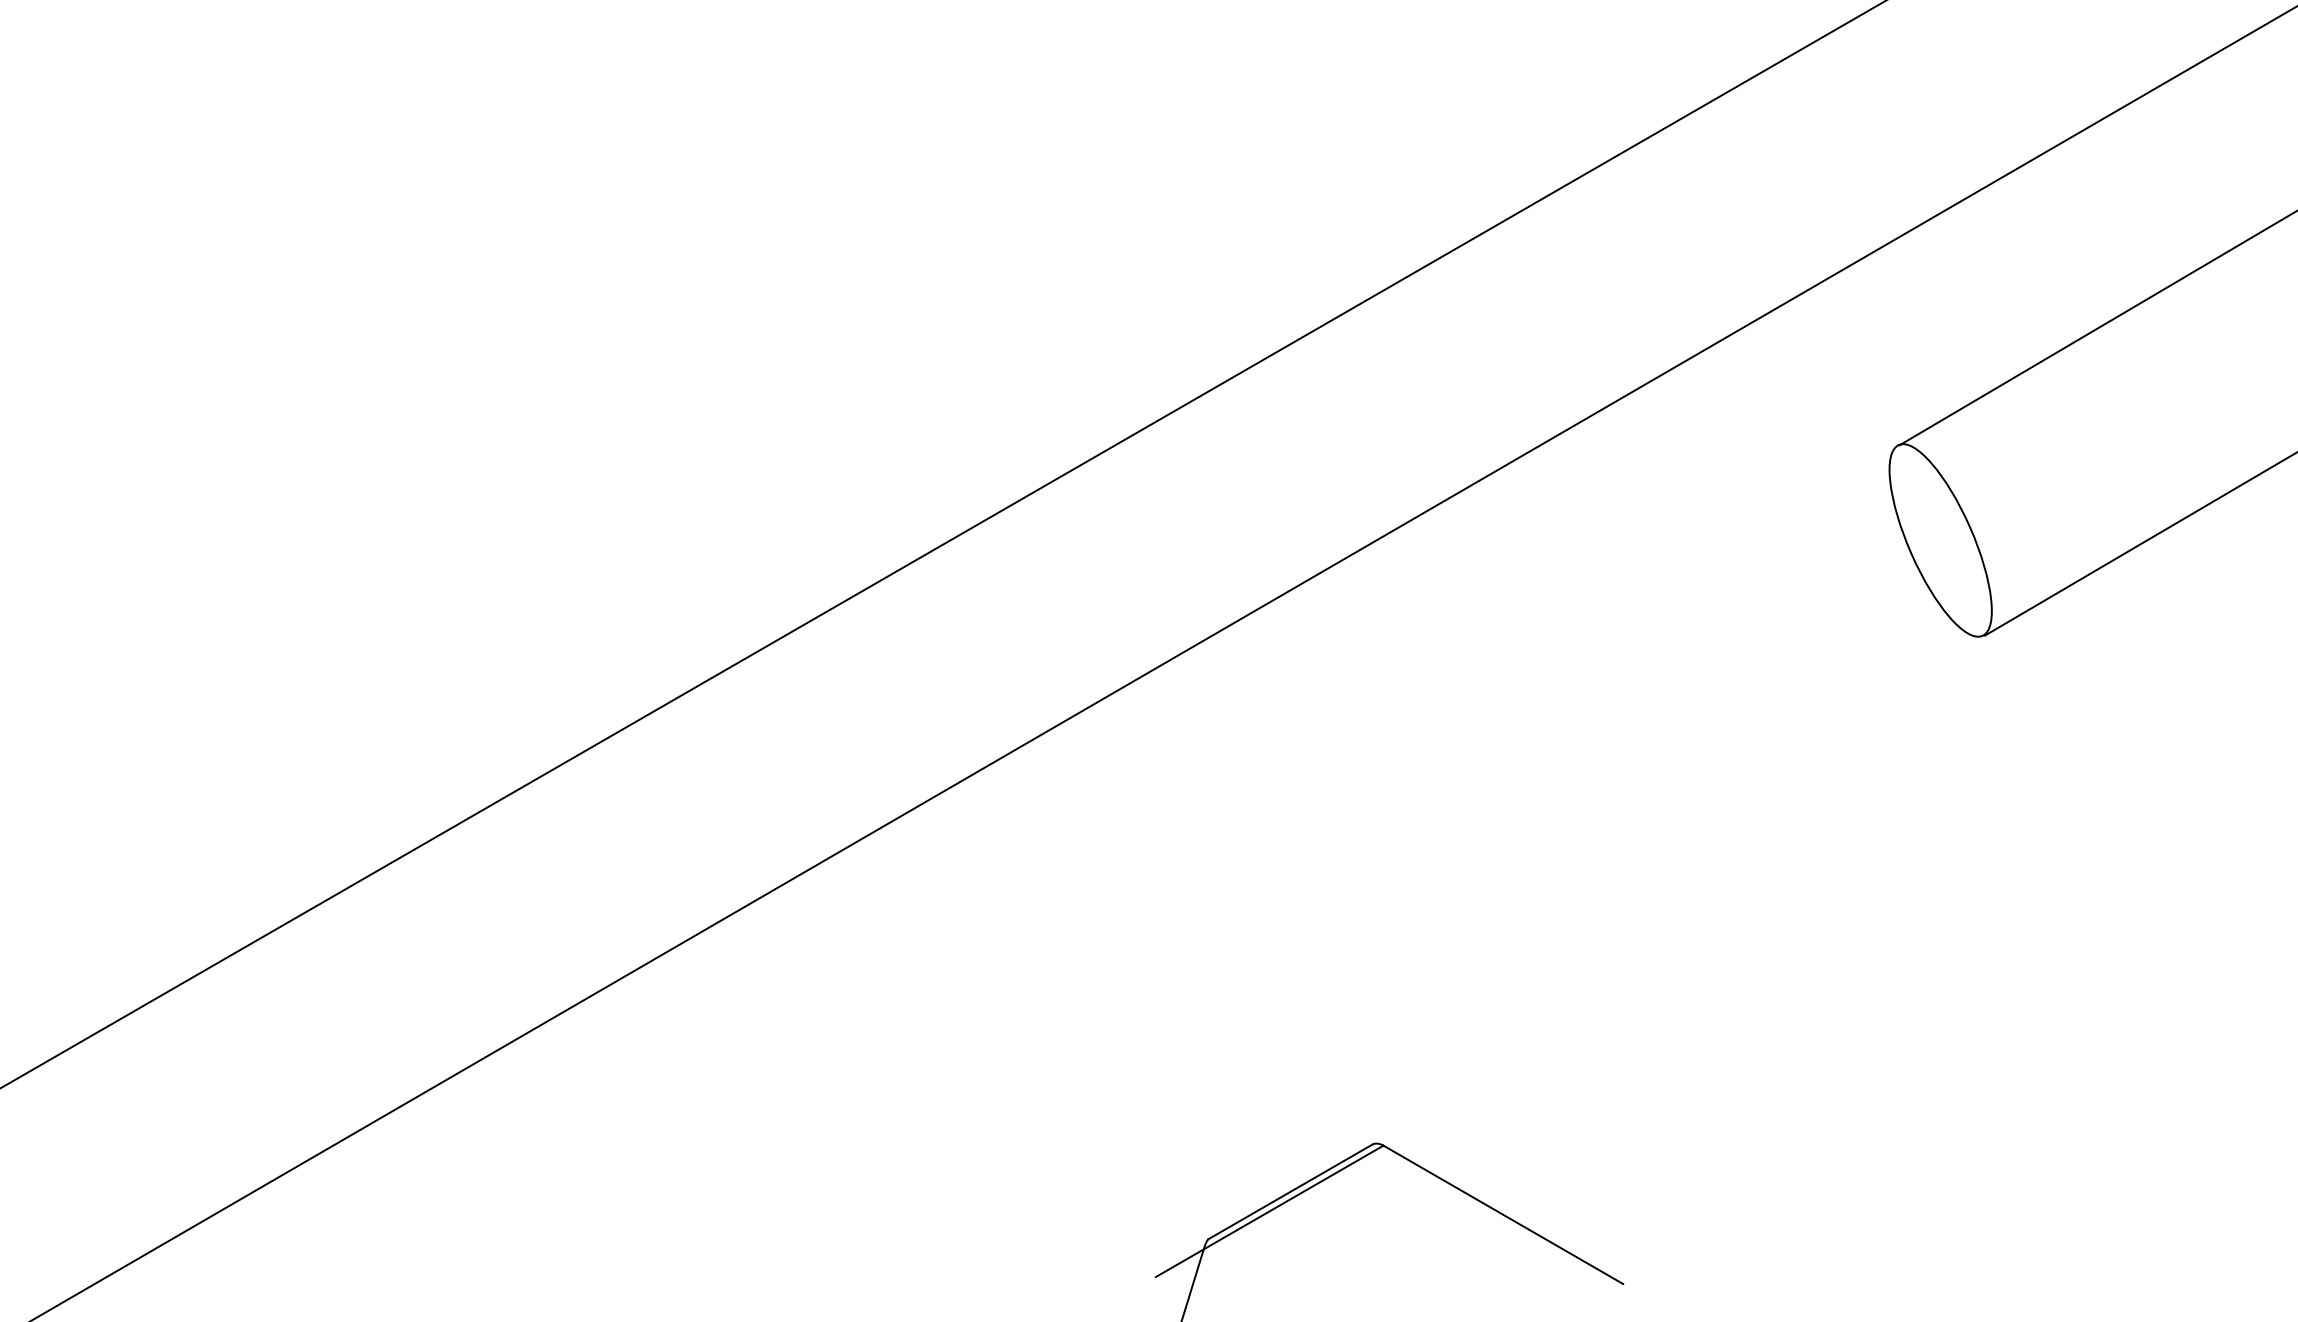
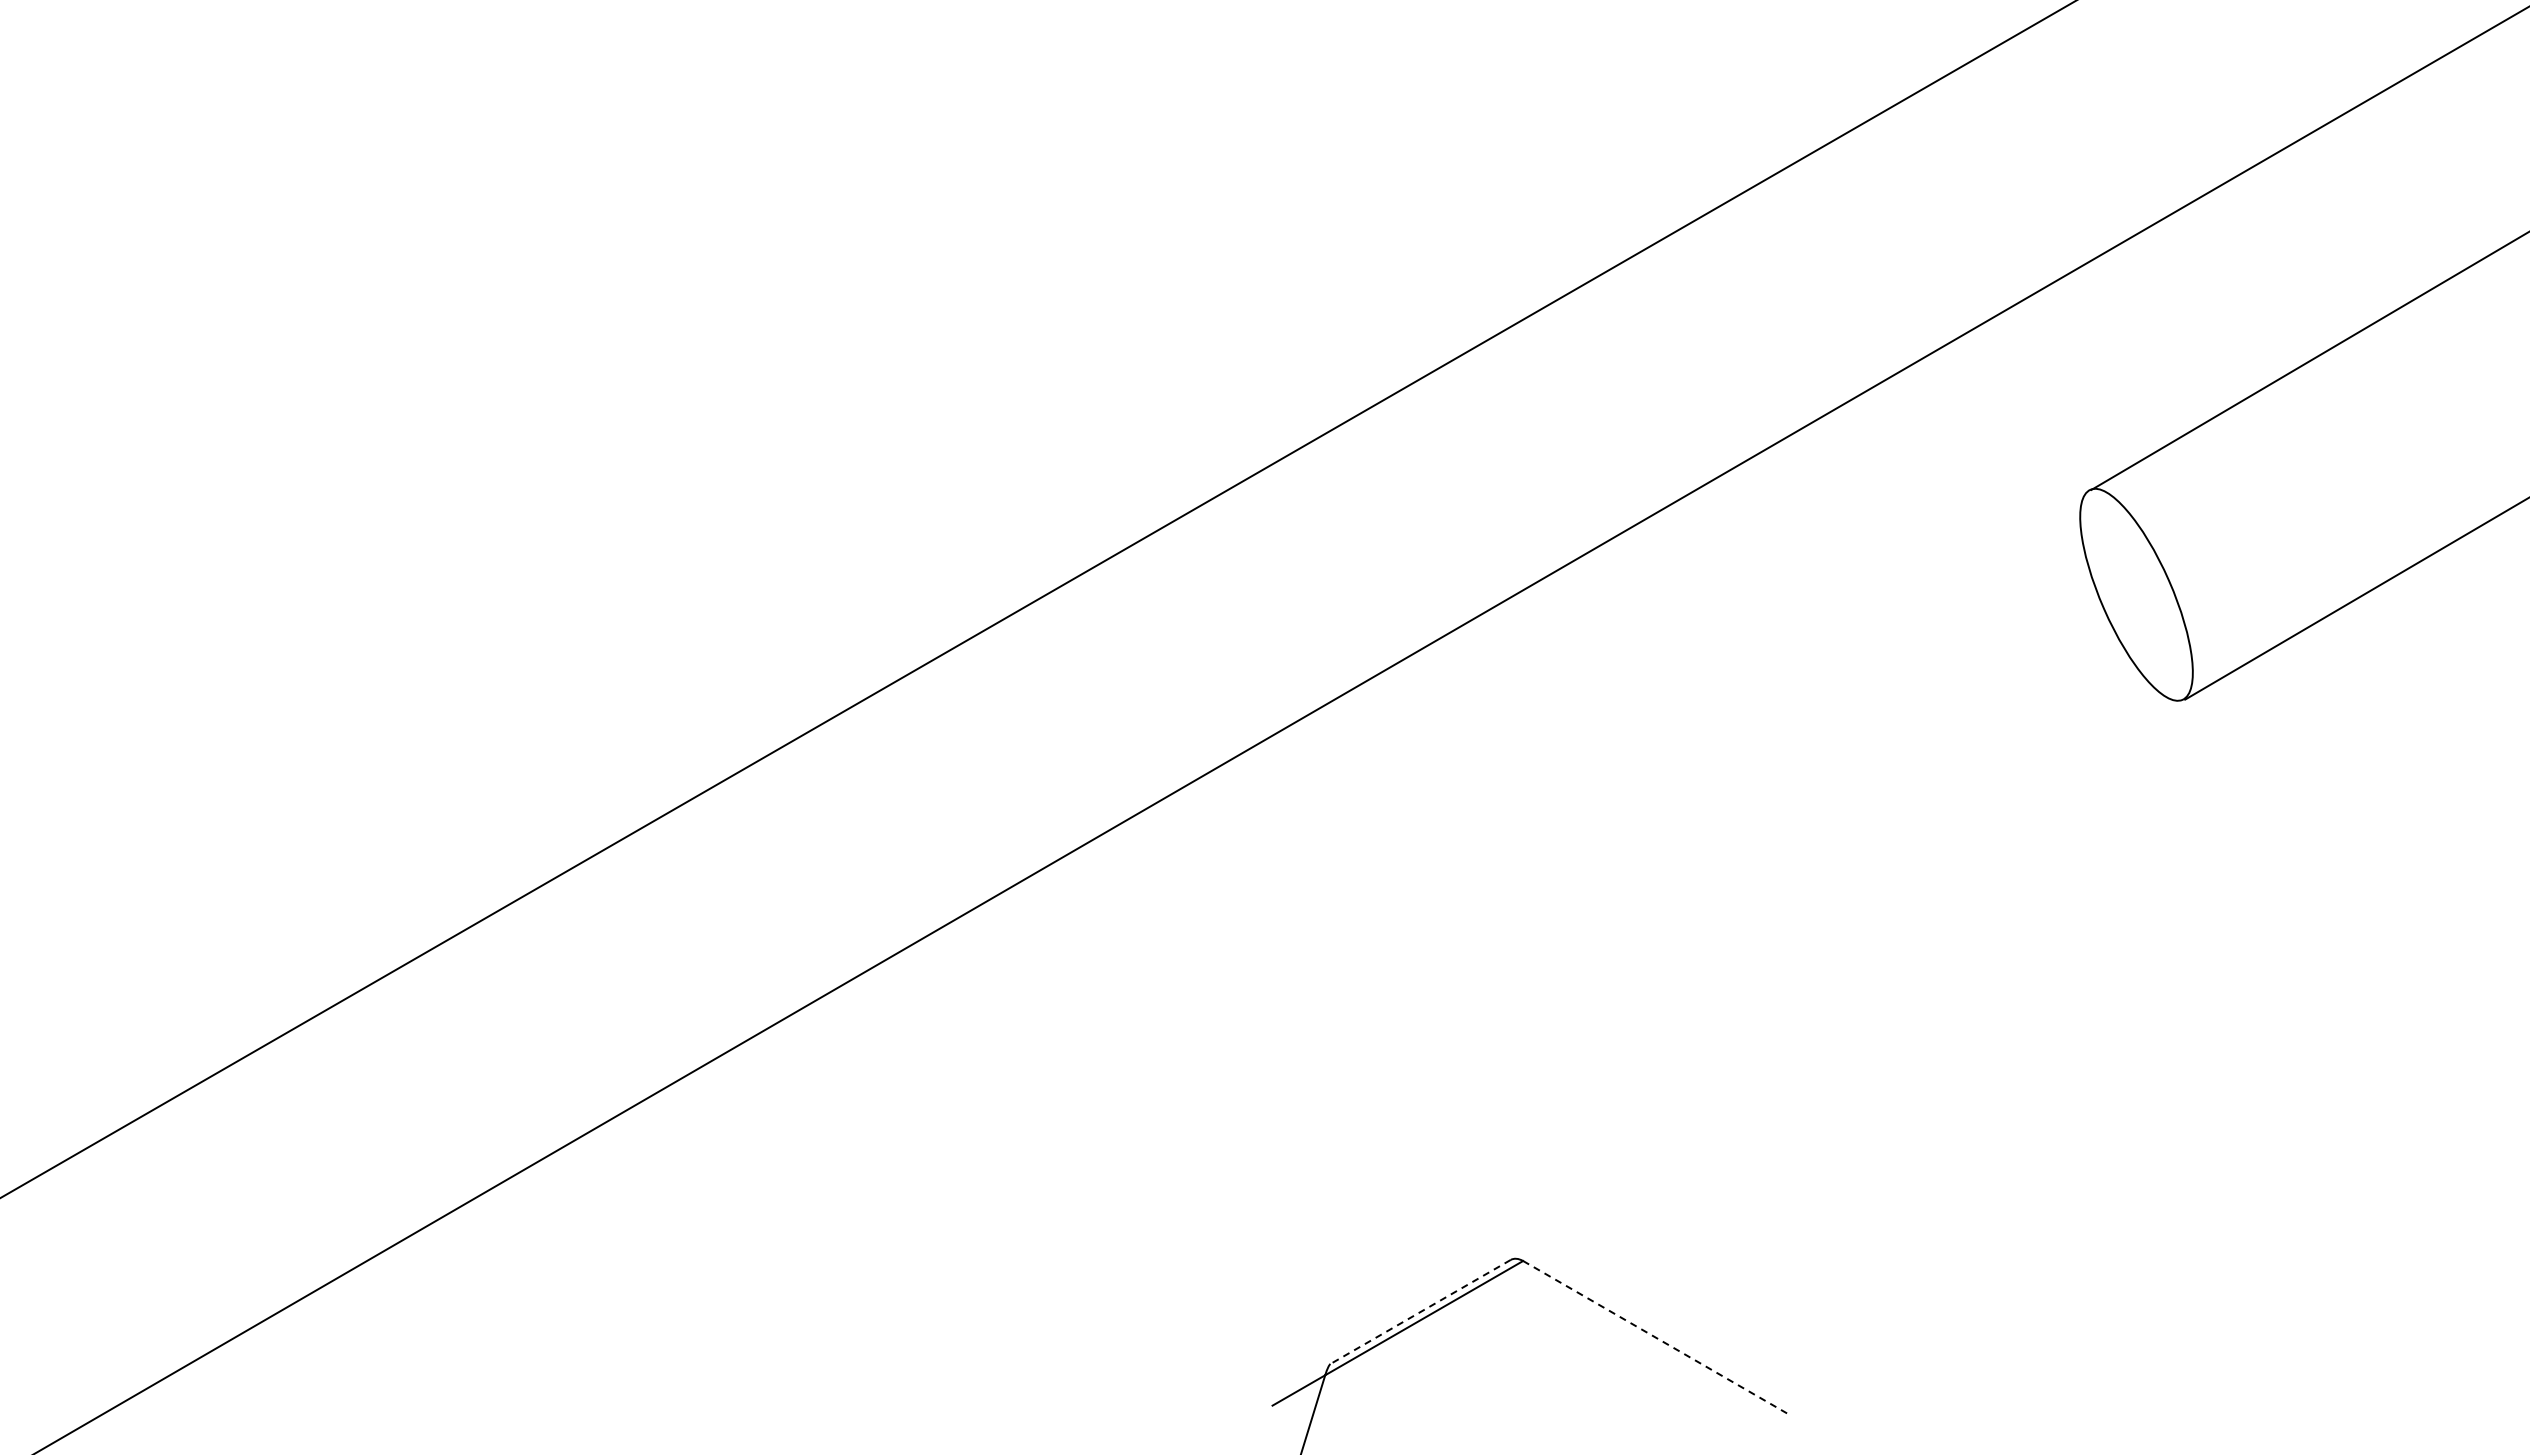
line: (1290, 1192) -> (1420, 1312), solid -> dashed
line: (1502, 1214) -> (1654, 1336), solid -> dashed

